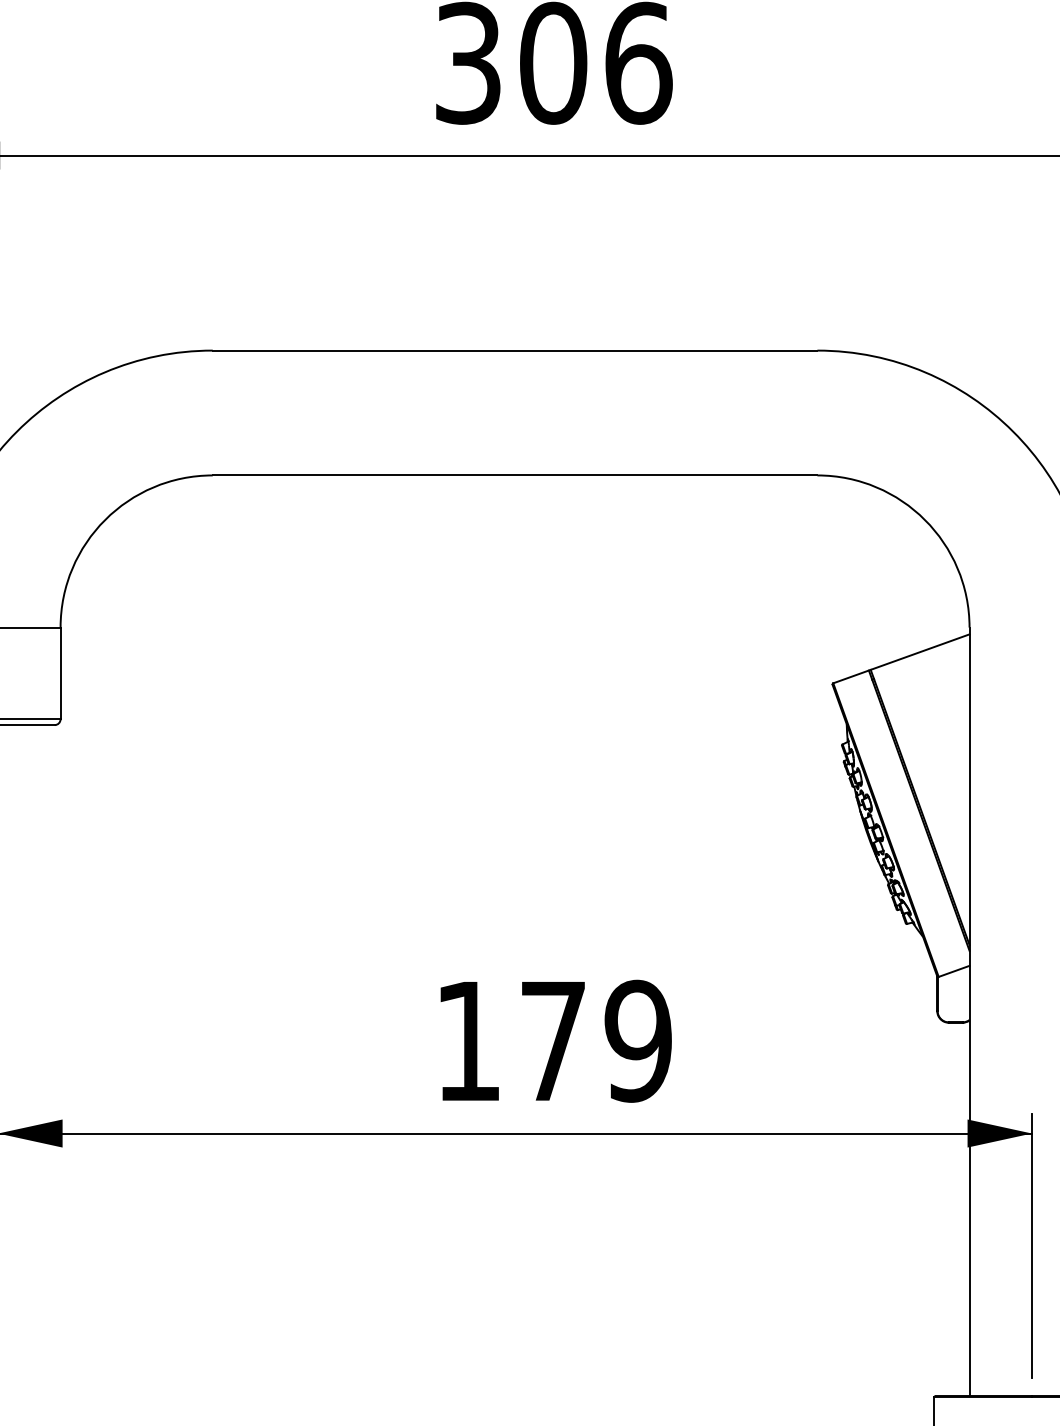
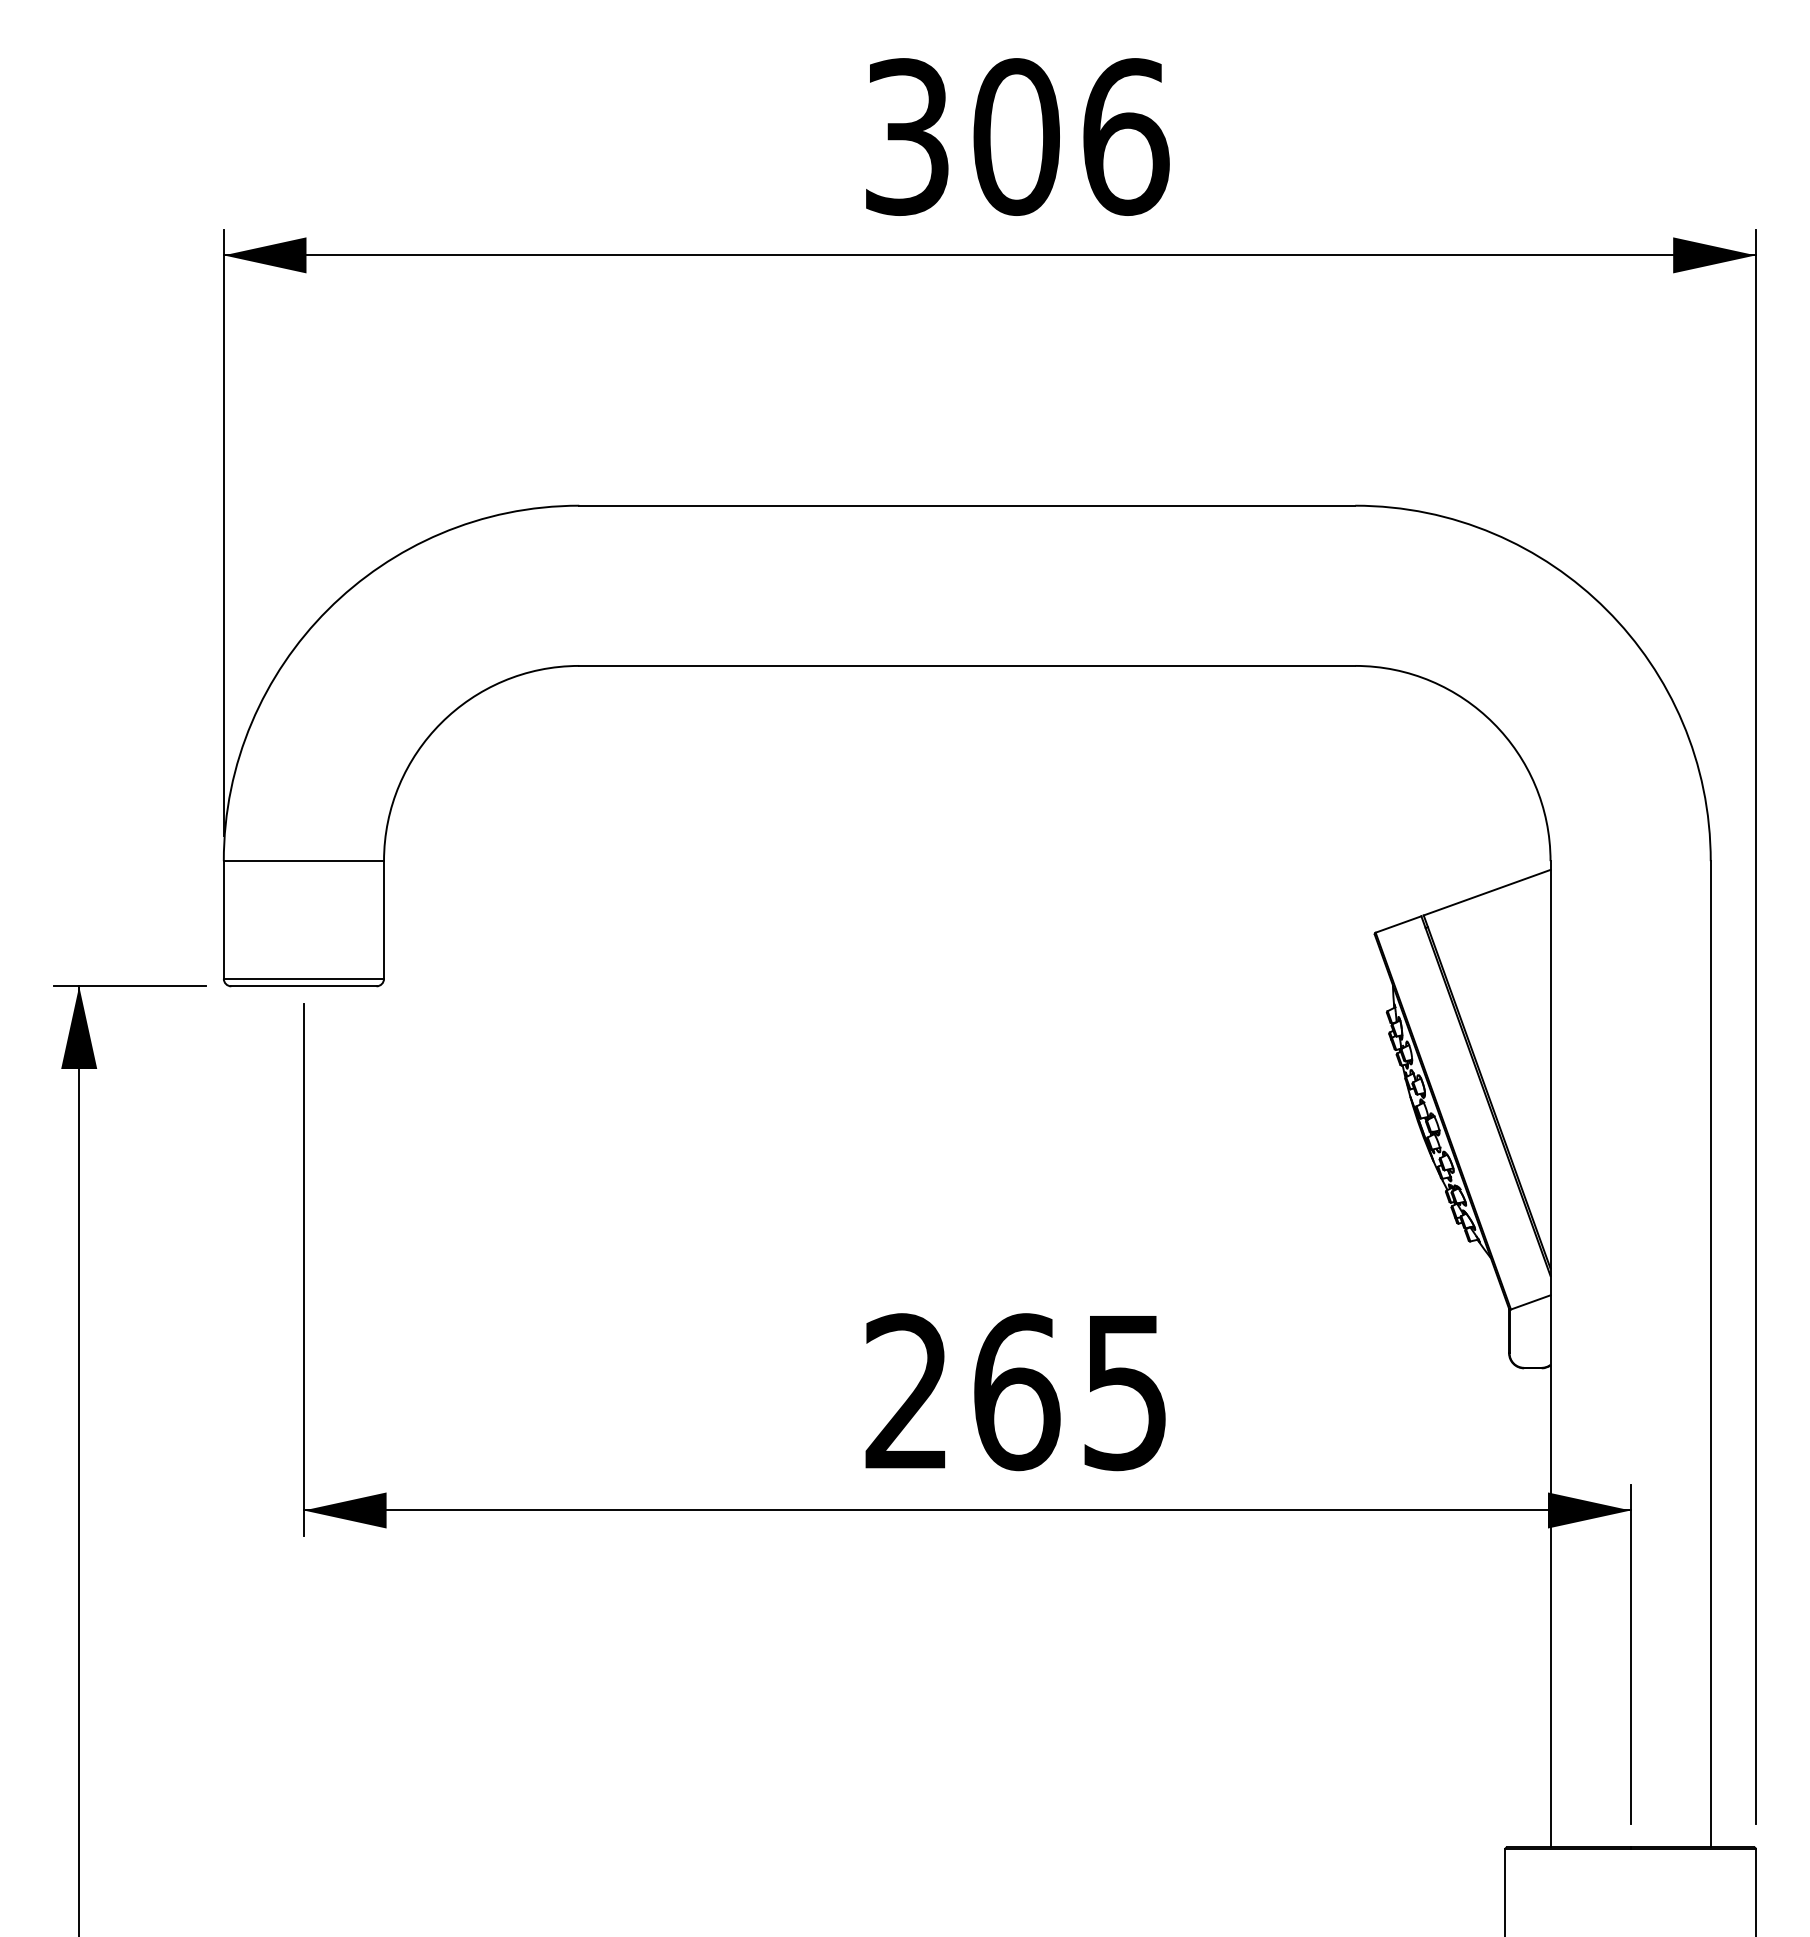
text: (553, 1041) -> (1016, 1392), 179 -> 265

